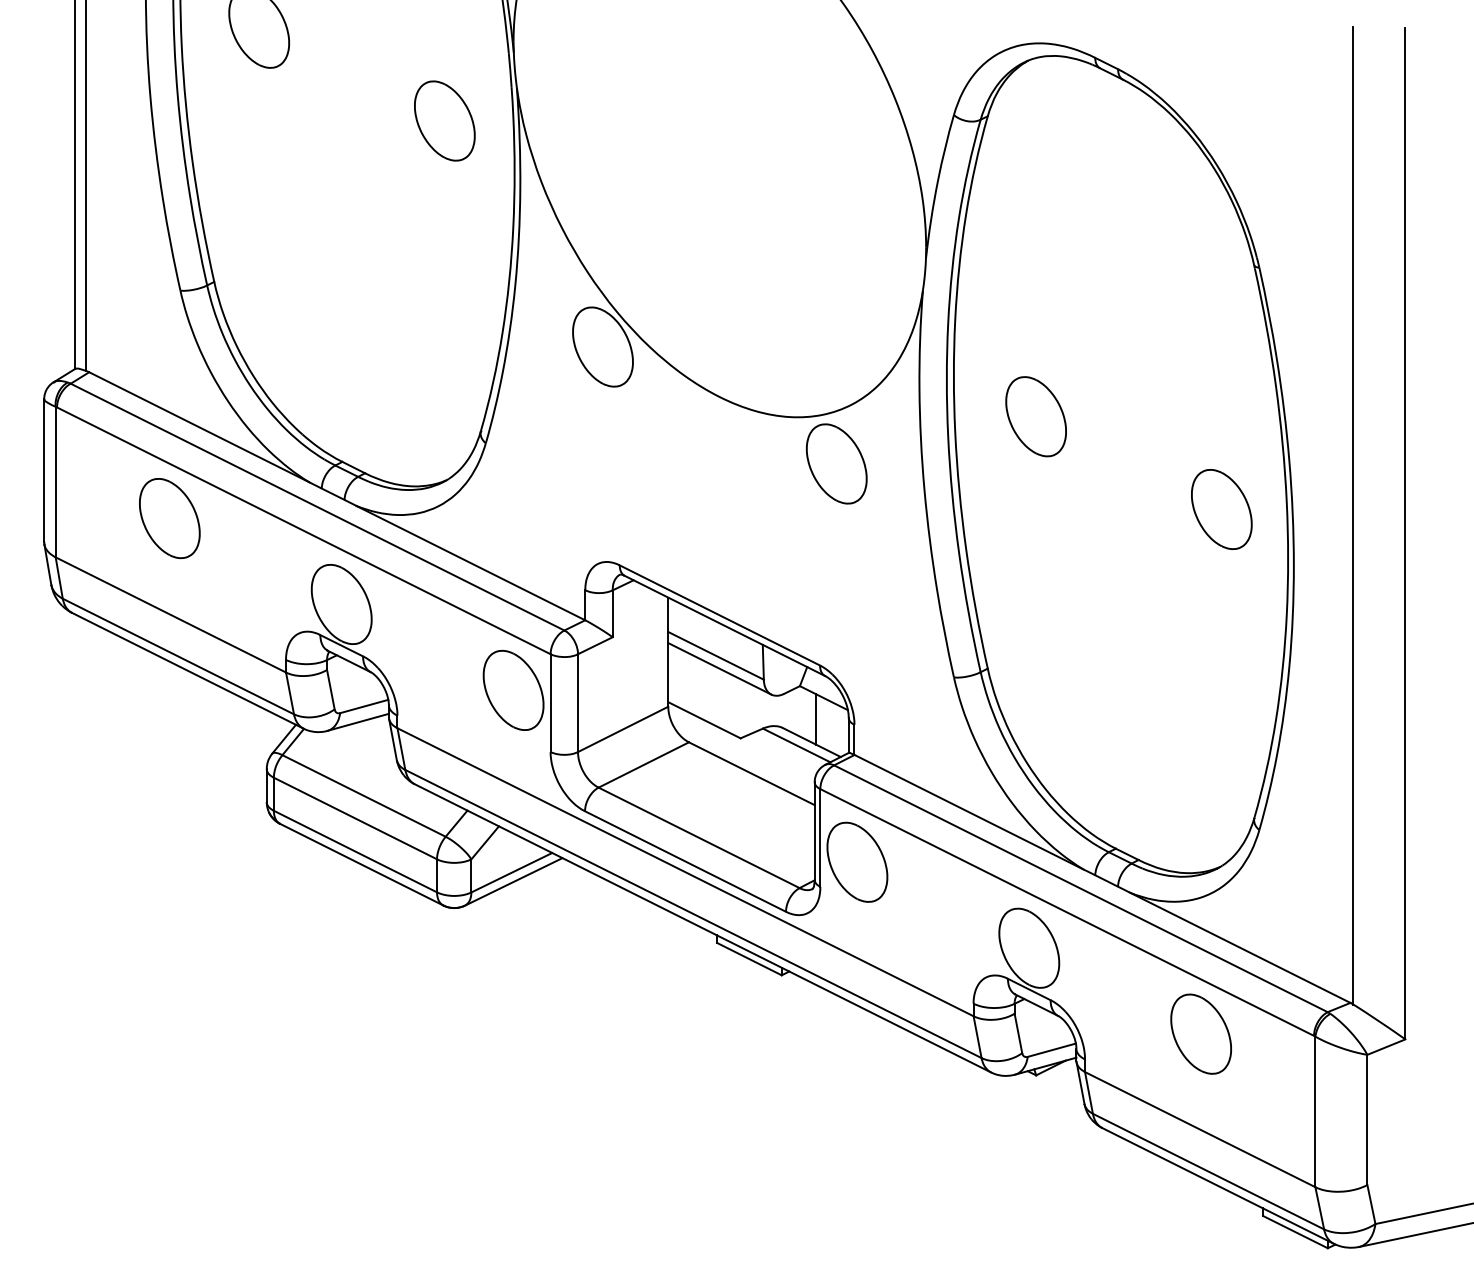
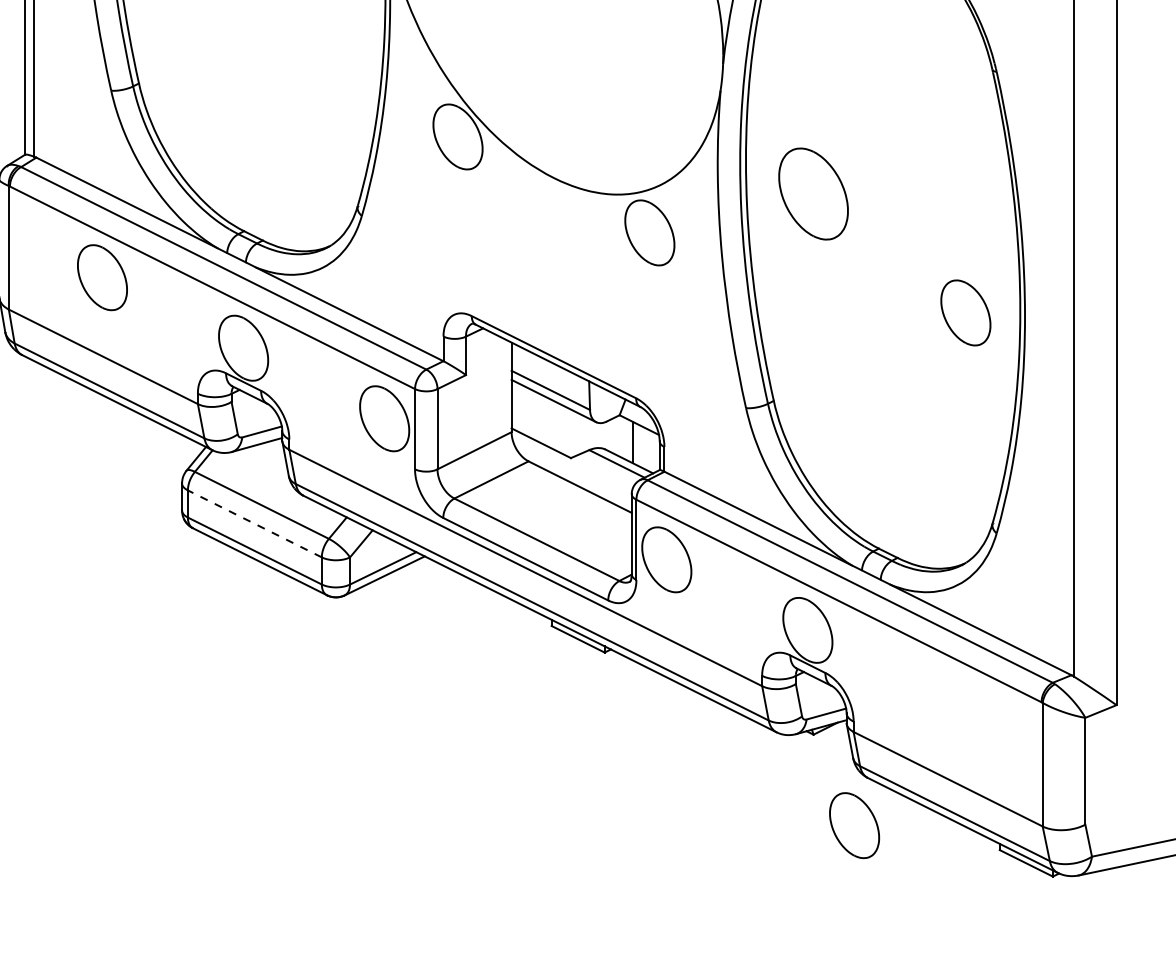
part: (1035, 416) -> (812, 193), size x1.4
part: (1221, 509) -> (965, 312), moved
line: (355, 818) -> (254, 523), solid -> dashed
part: (1200, 1033) -> (854, 825), moved

